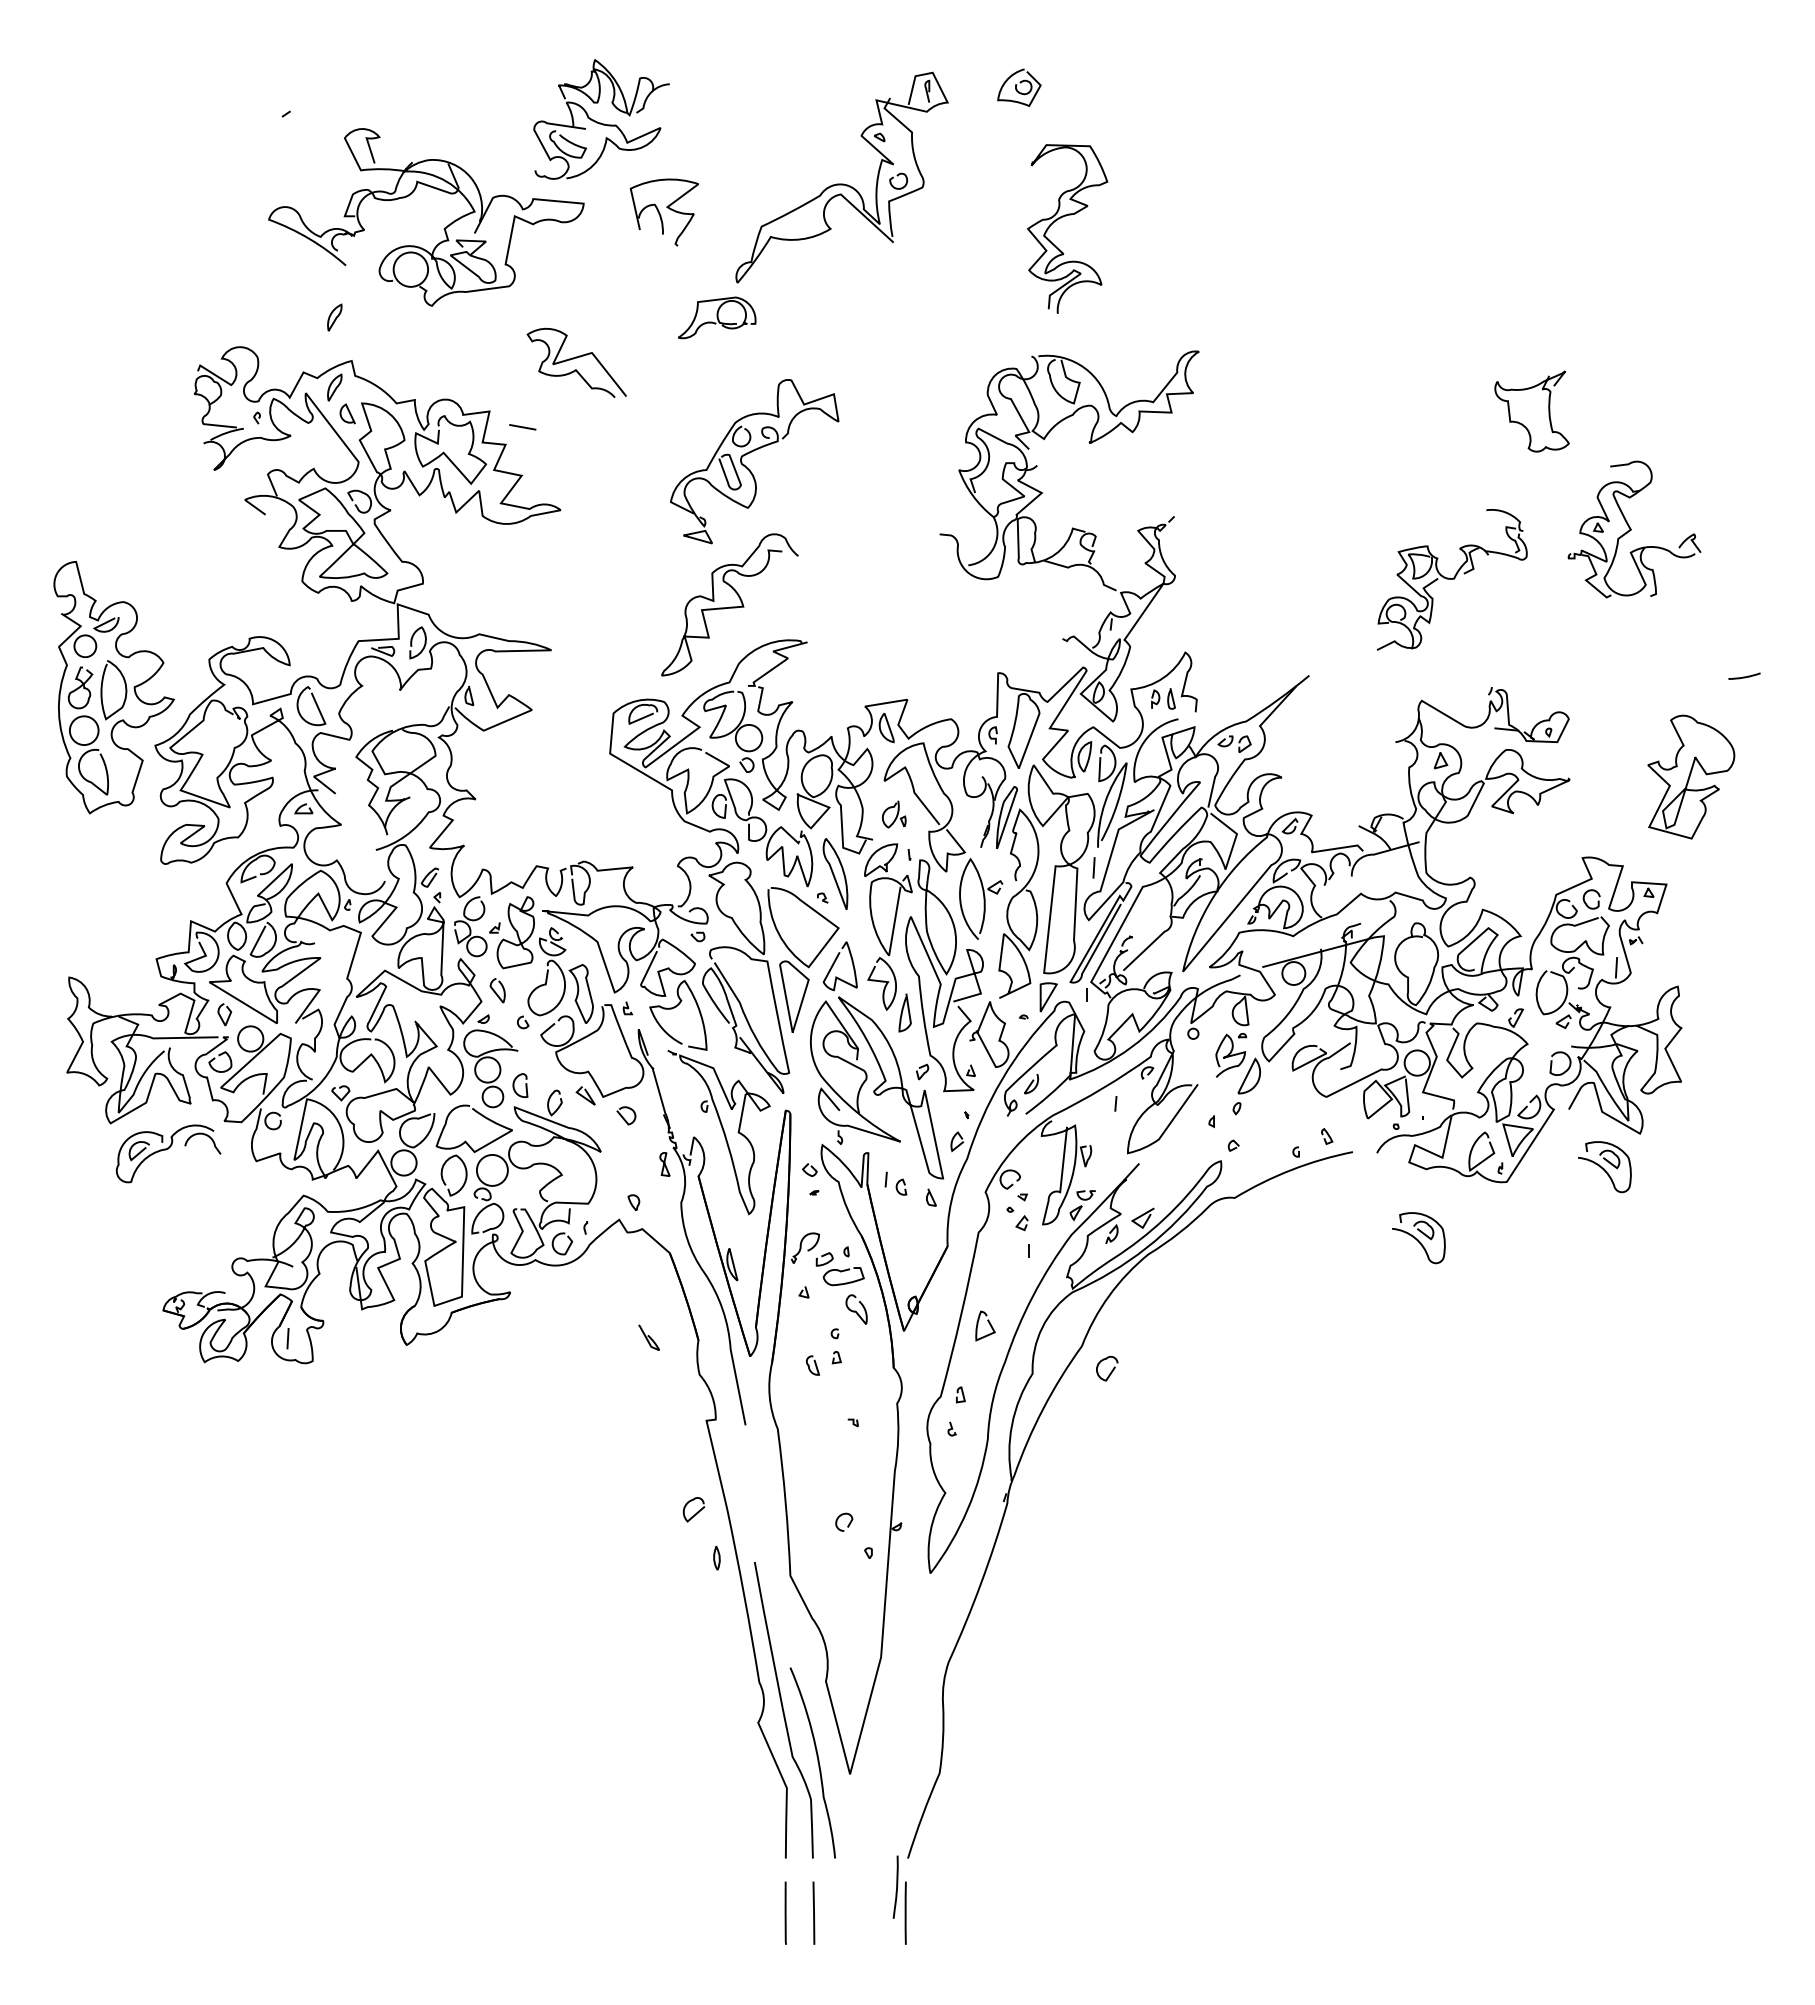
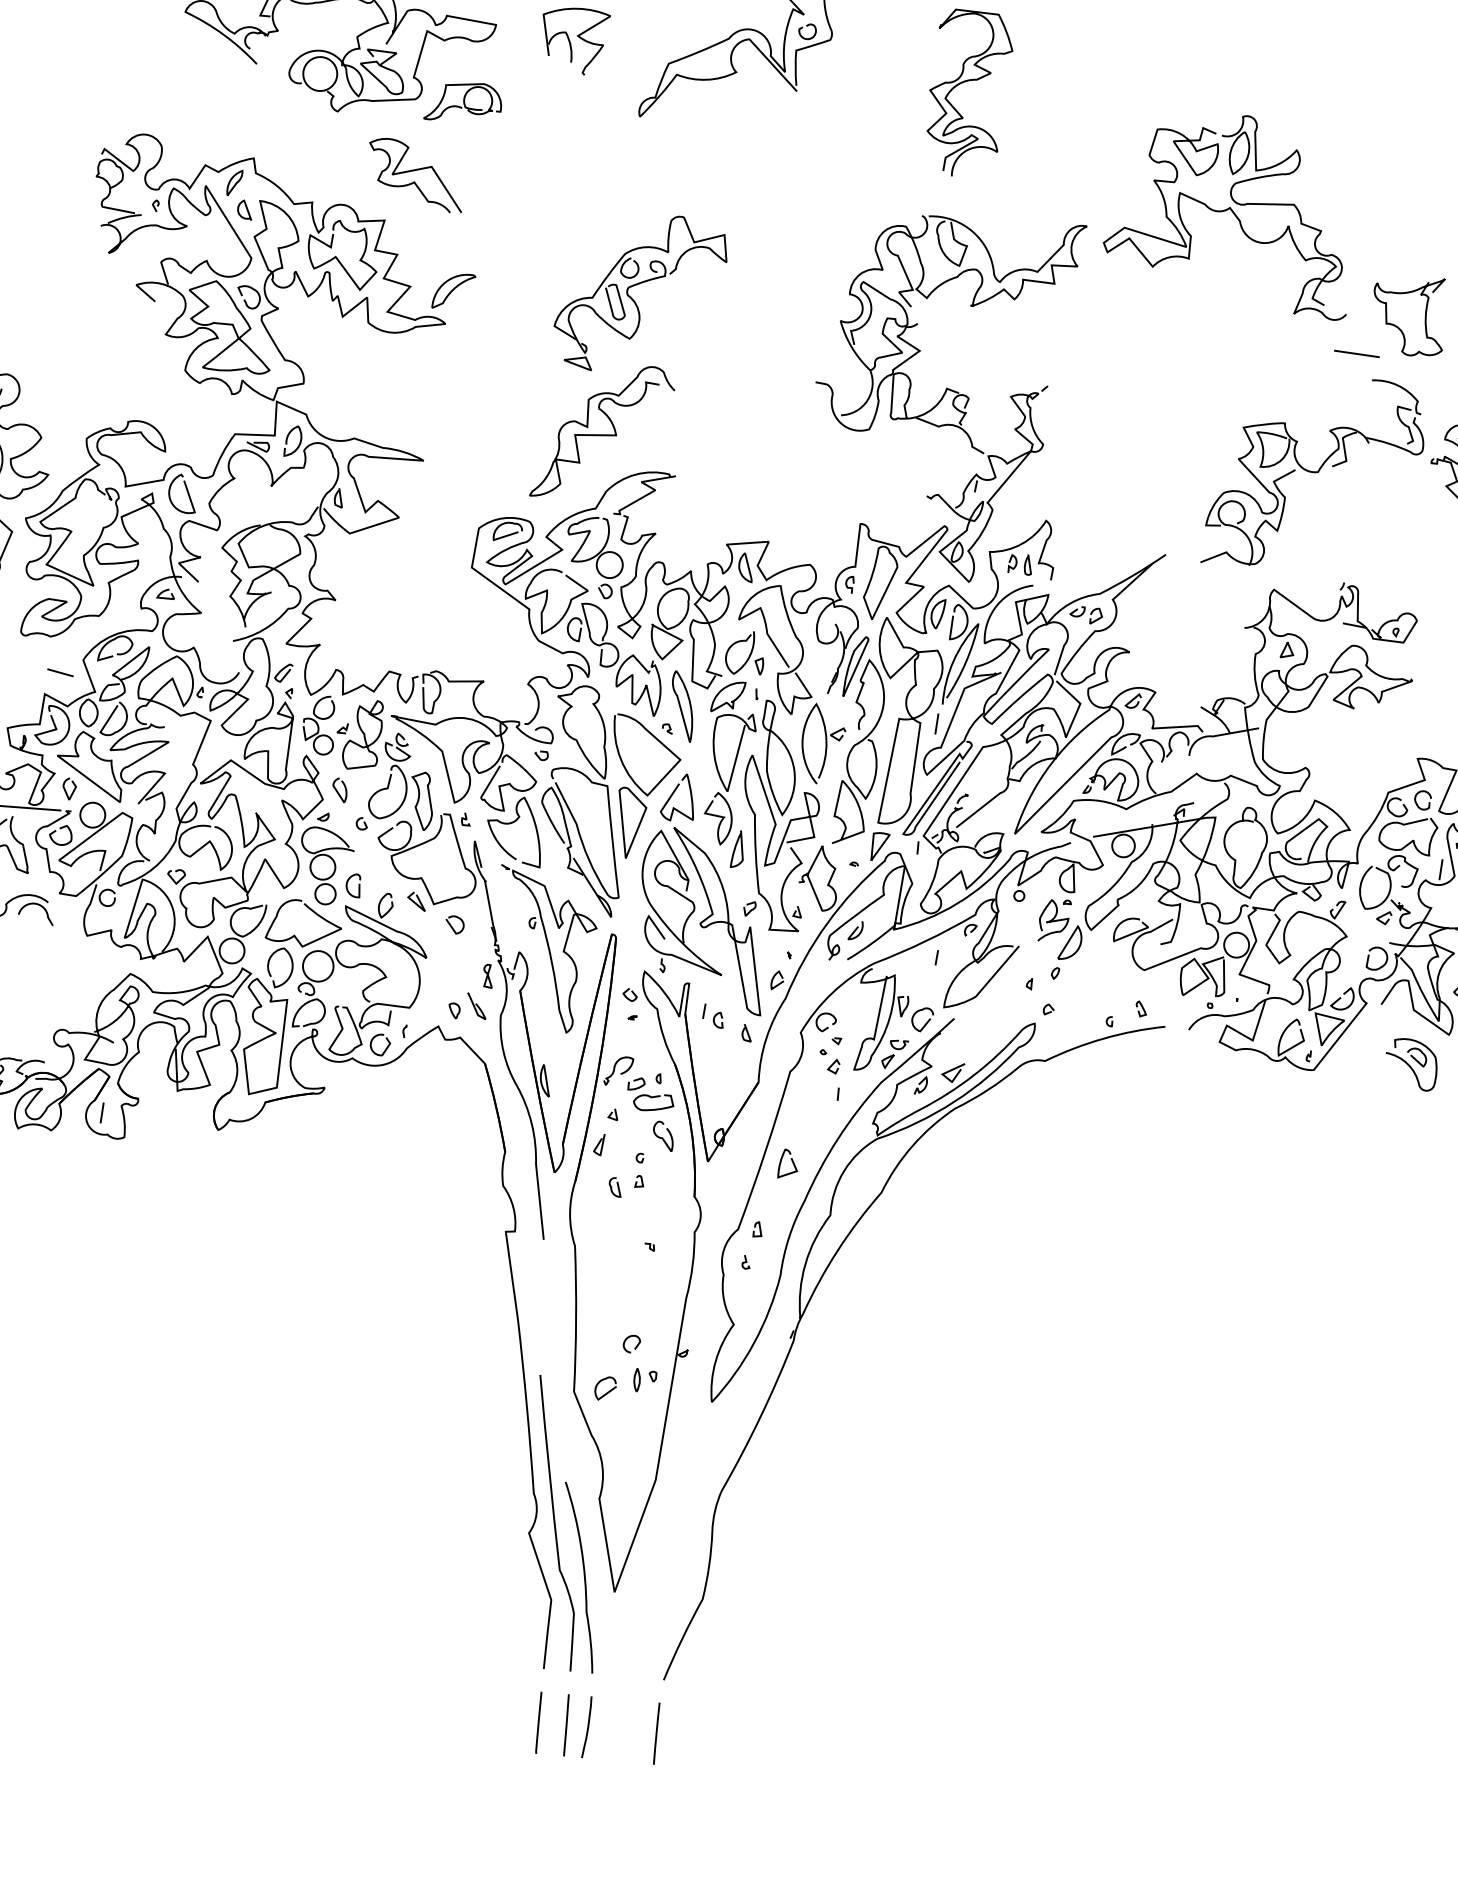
part: (334, 317) -> (240, 114), removed
part: (717, 317) -> (463, 102), moved
part: (1342, 323) -> (1230, 211), added
curve: (576, 358) -> (415, 170), moved
line: (522, 427) -> (60, 672), moved
line: (1482, 454) -> (1356, 353), added
part: (565, 476) -> (453, 291), added
part: (1451, 579) -> (1314, 473), size x1.43
part: (894, 814) -> (745, 653), size x1.67
part: (1418, 1238) -> (1221, 1117), removed
curve: (792, 1323) -> (599, 1144), added
curve: (648, 1337) -> (476, 1005), moved
curve: (1111, 1370) -> (926, 1021), moved
curve: (696, 1512) -> (607, 1391), moved
curve: (715, 1558) -> (635, 1380), moved
curve: (896, 1886) -> (587, 1726), moved

